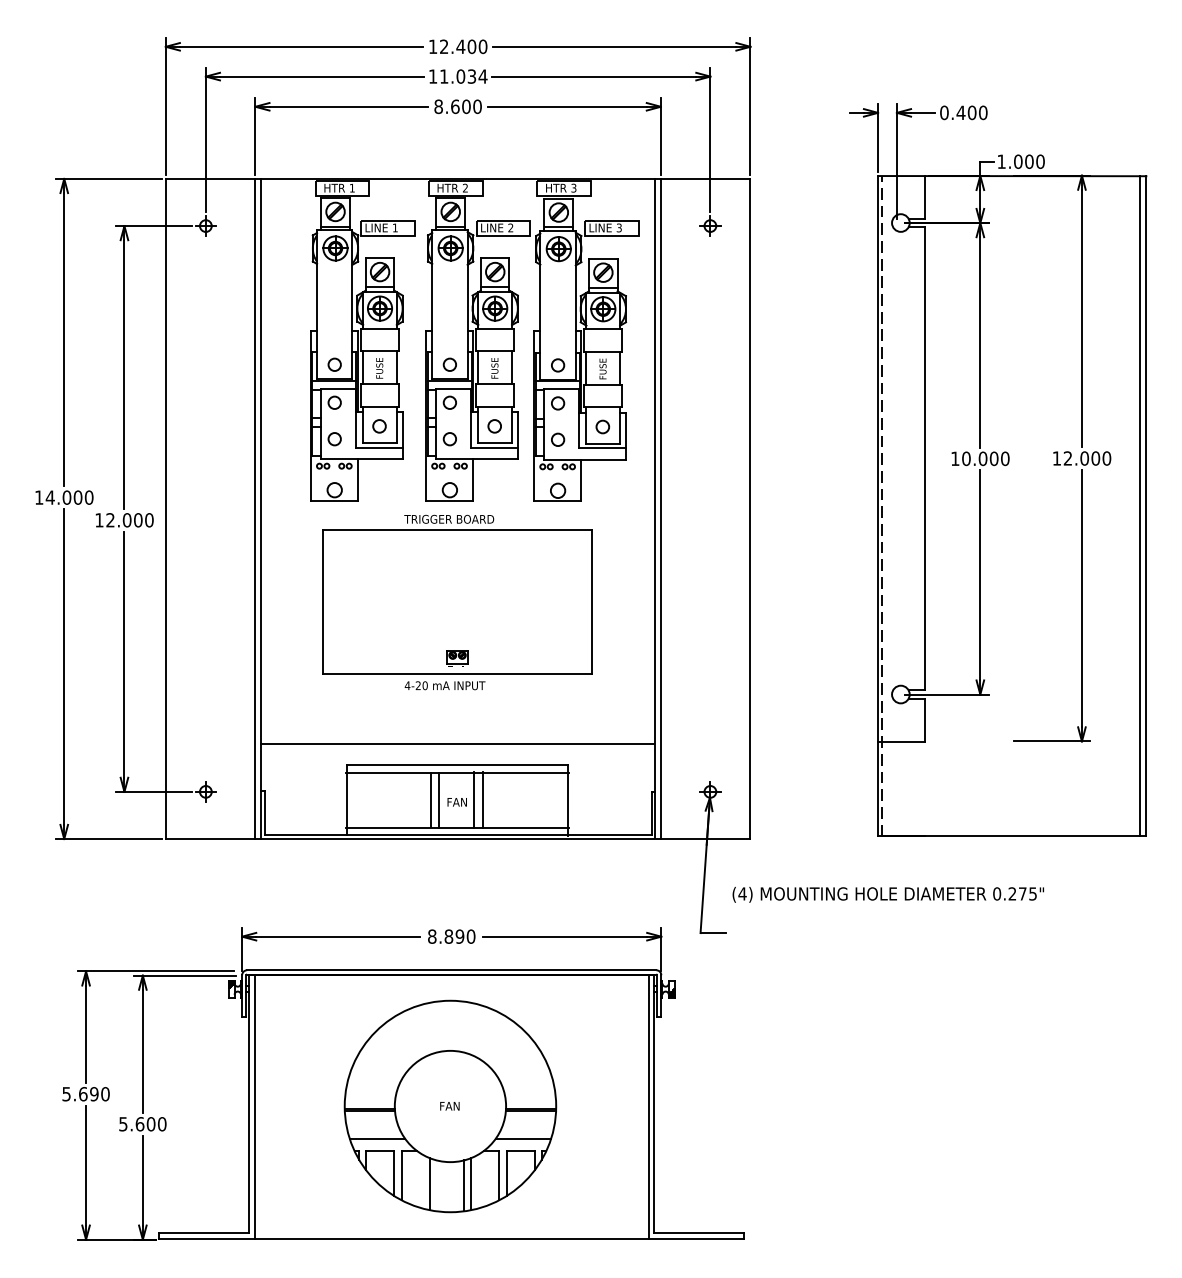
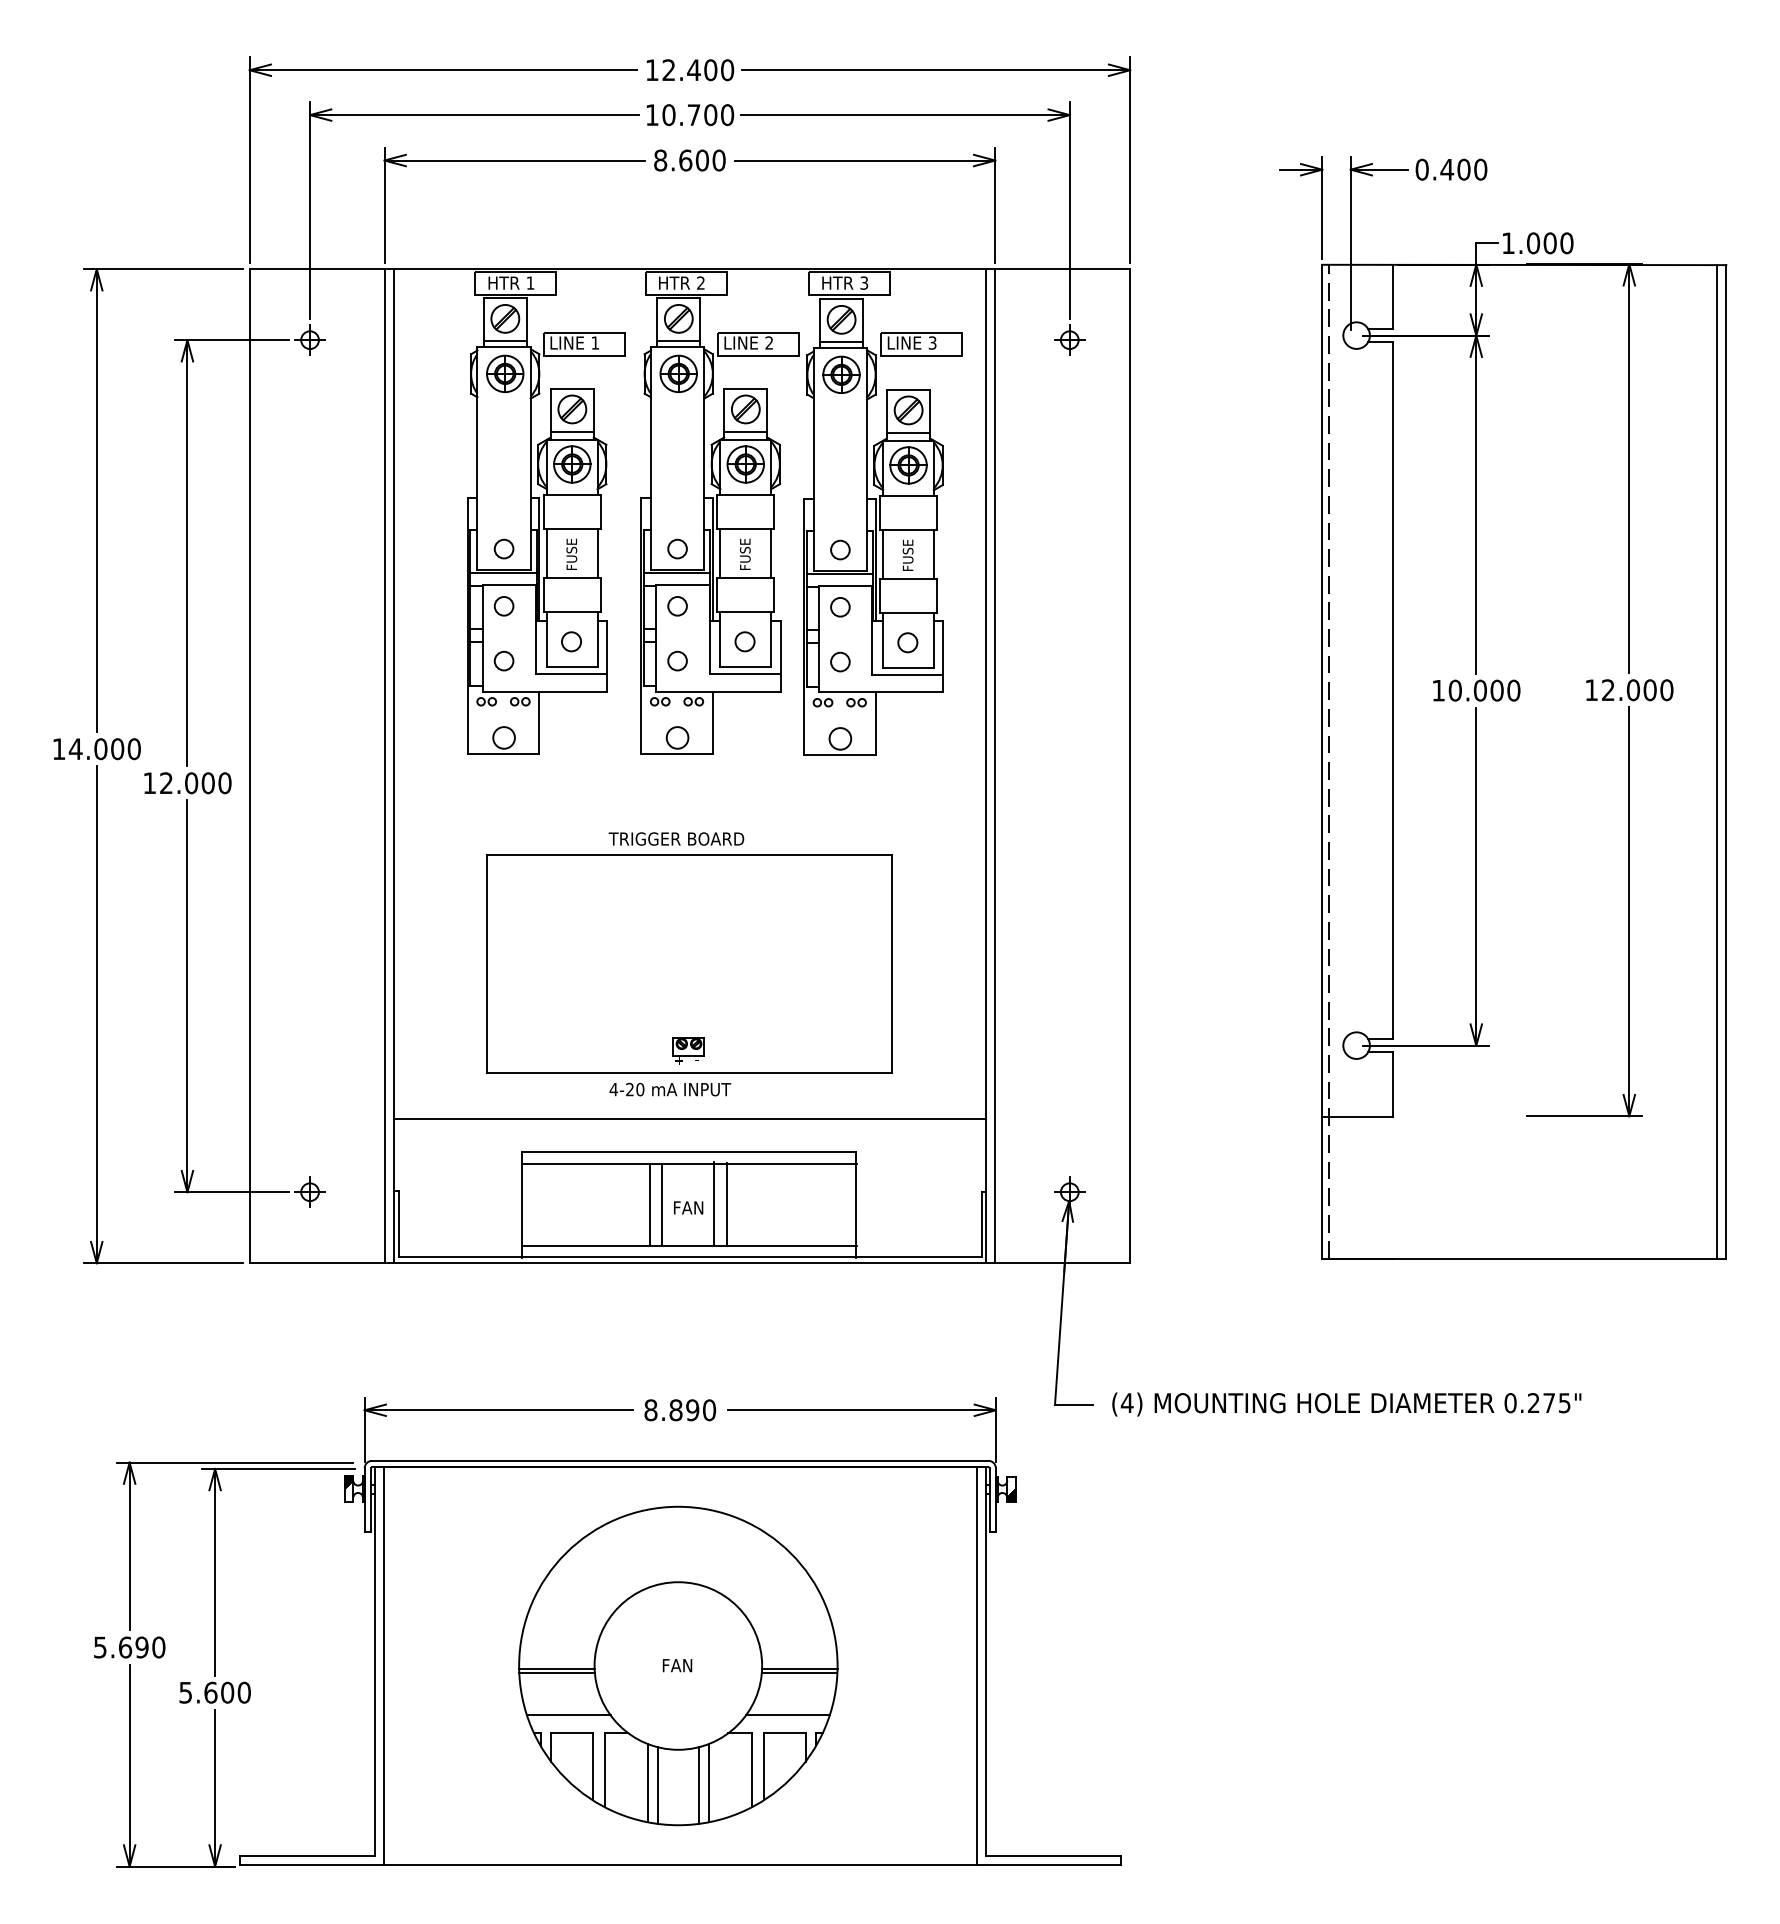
text: (463, 76) -> (697, 114), 11.034 -> 10.700
part: (457, 602) -> (688, 964), moved
text: (887, 894) -> (1345, 1403), moved
line: (436, 1185) -> (657, 1784), added

